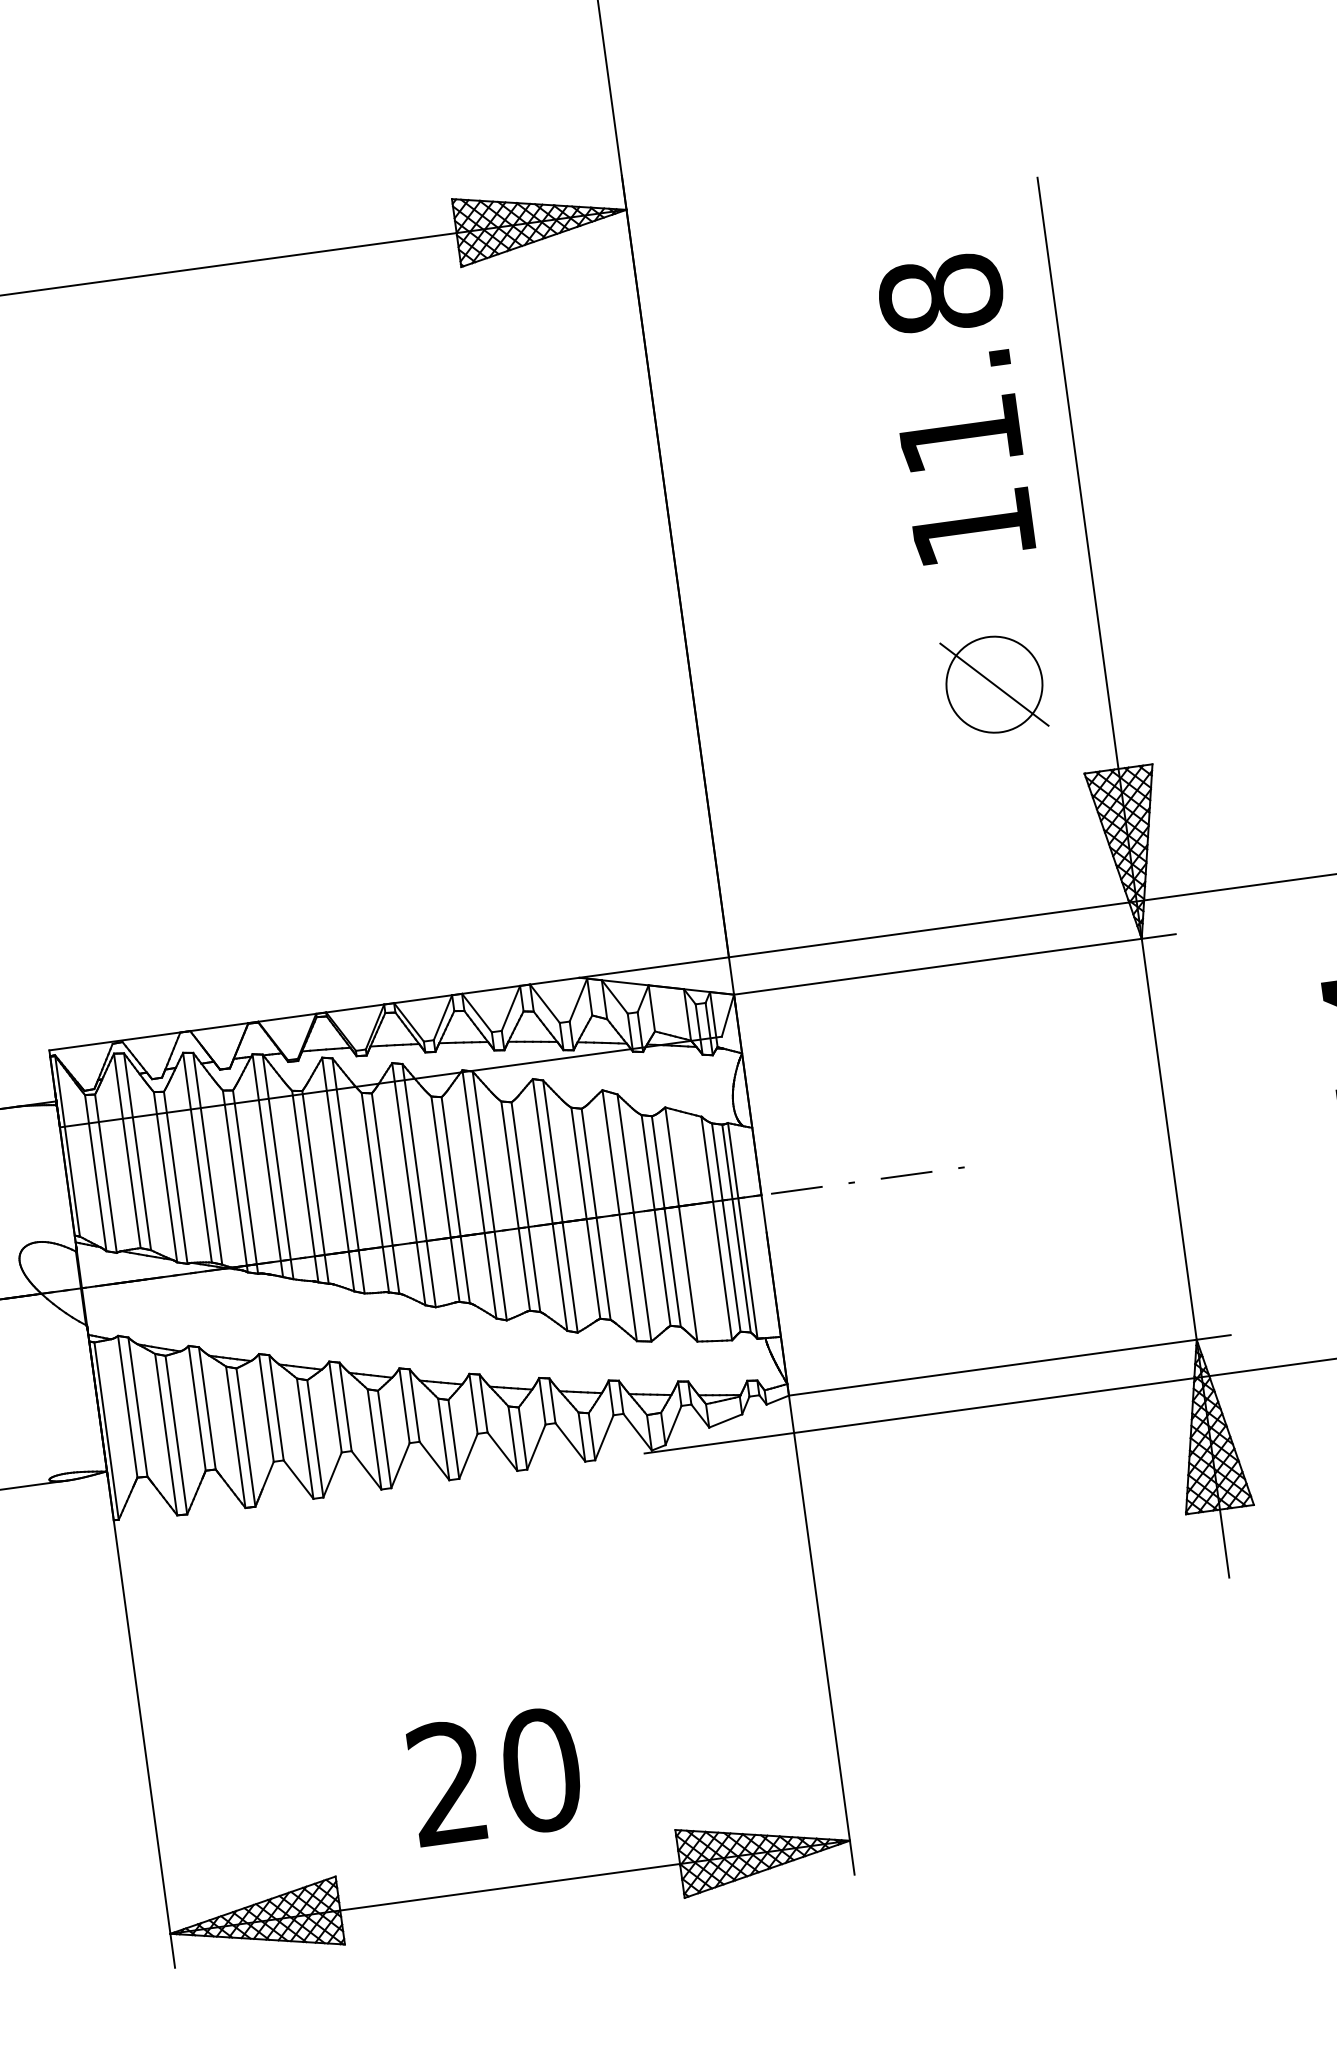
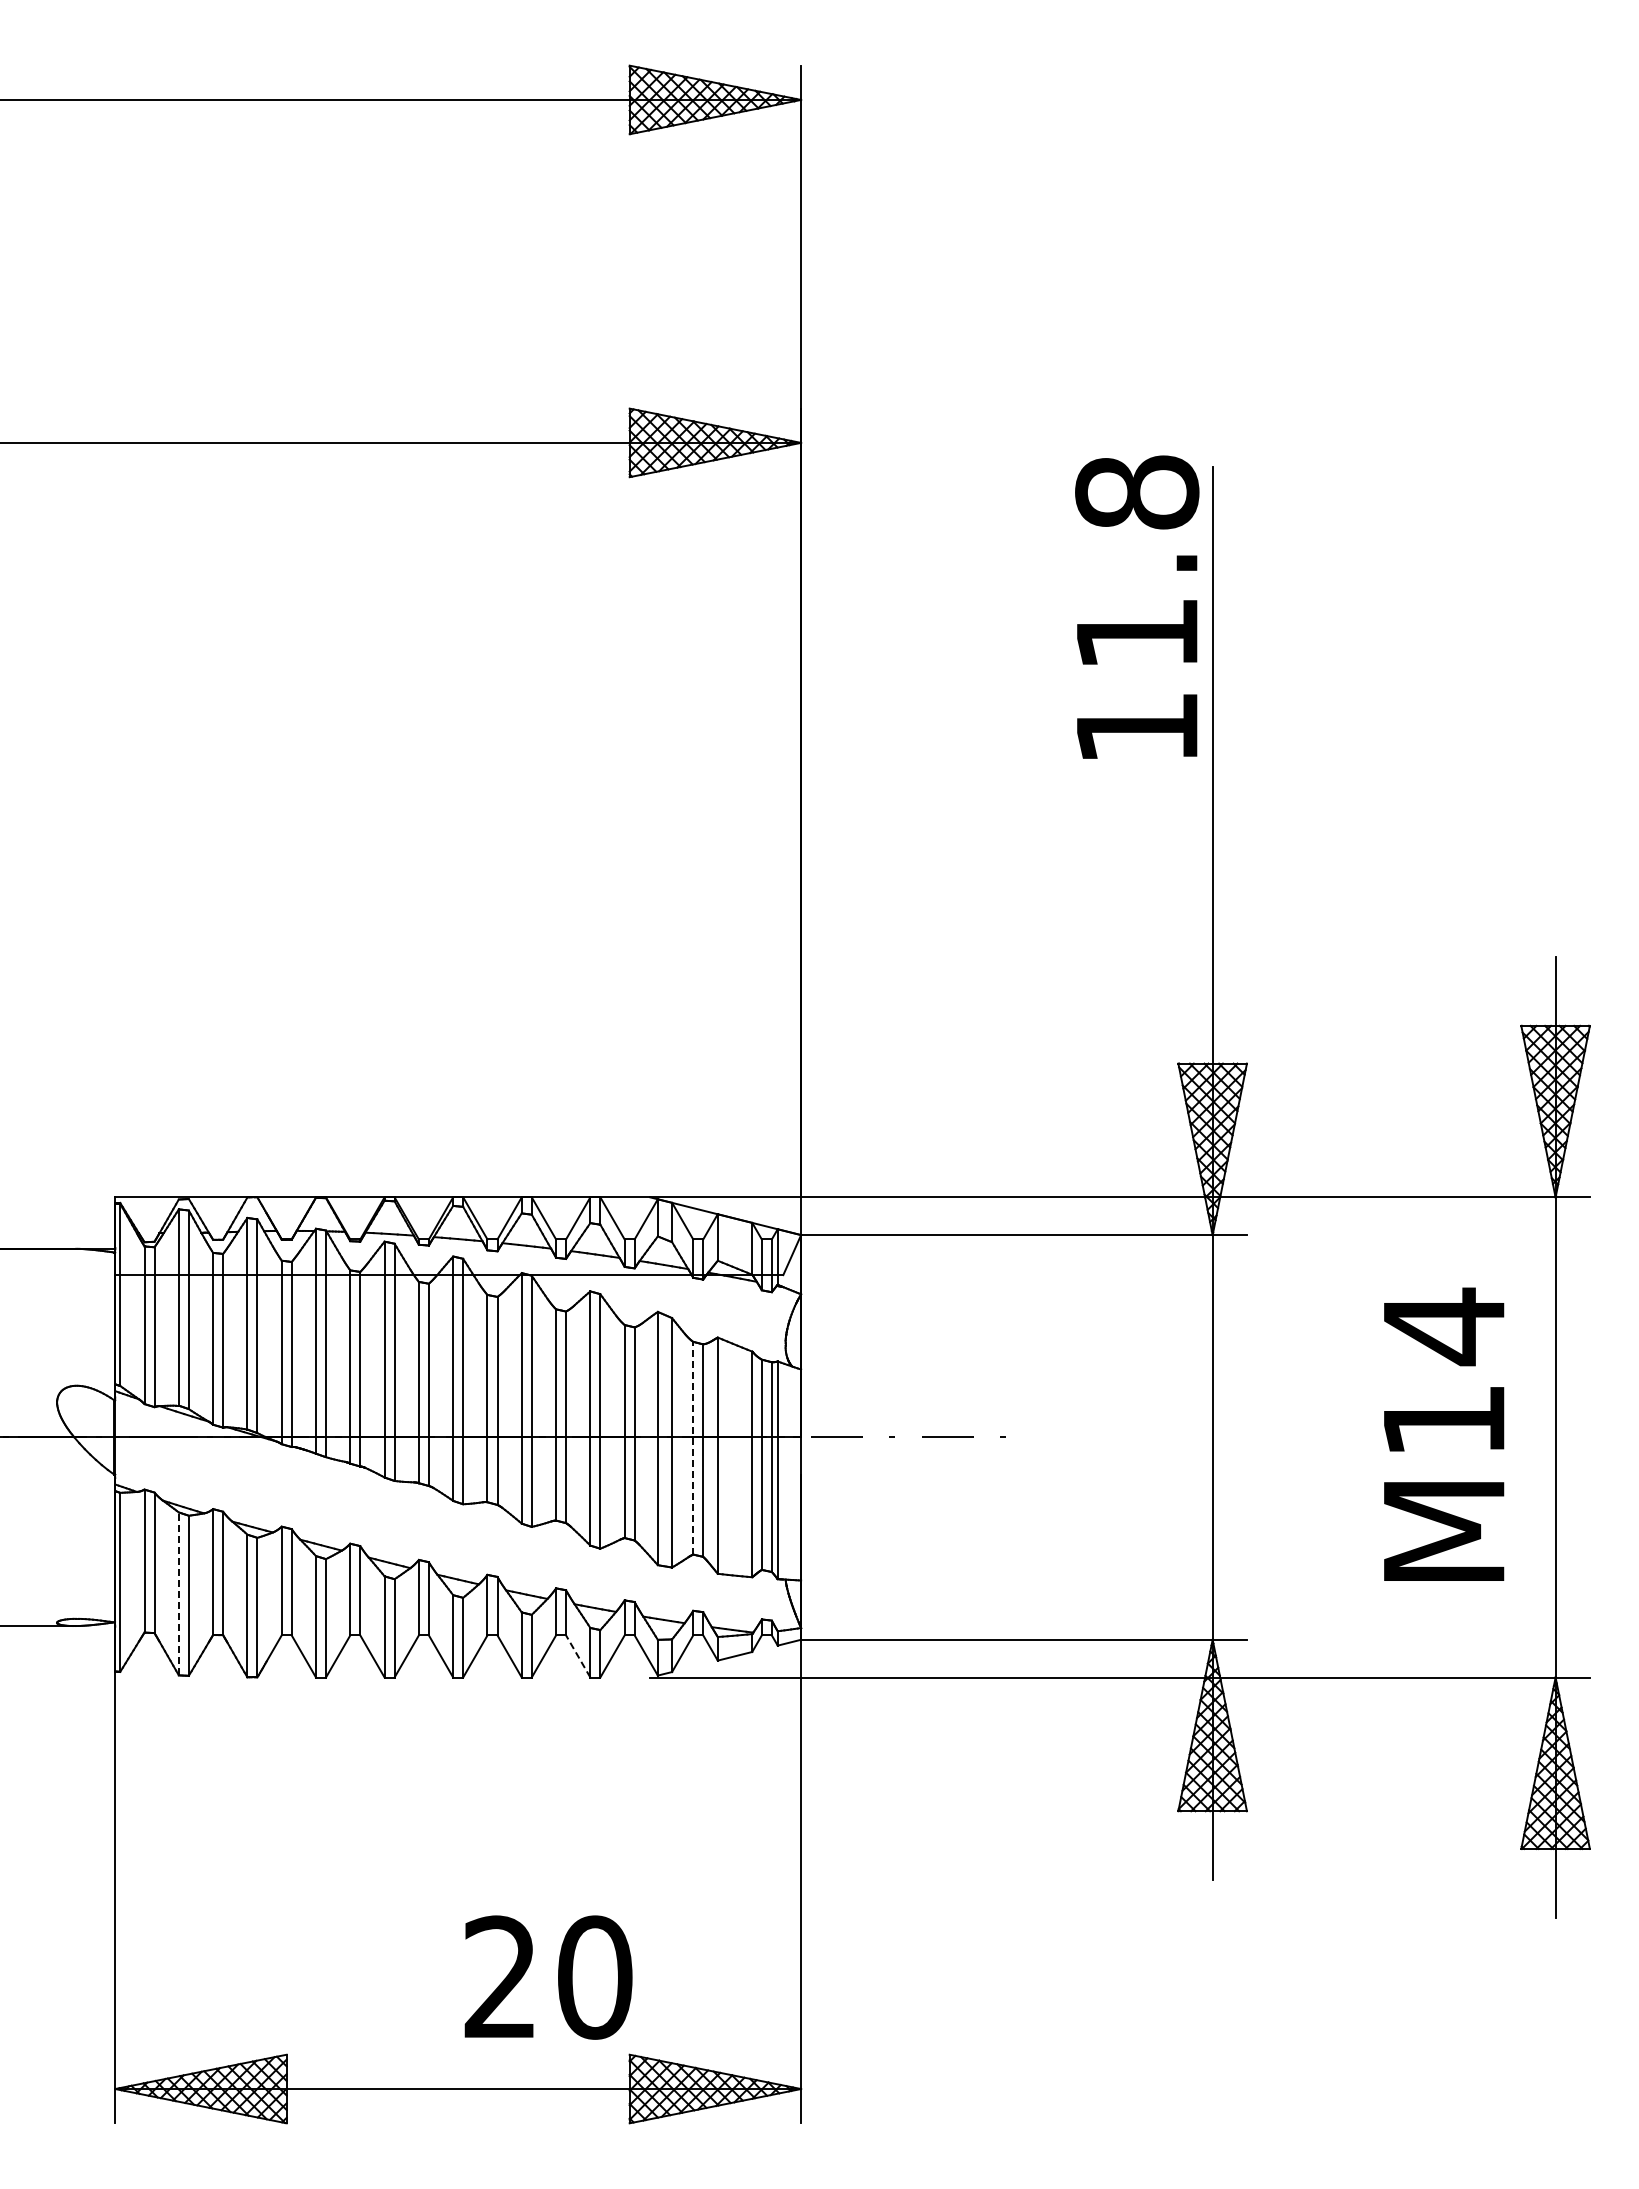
text: (956, 407) -> (1137, 606), moved
part: (994, 684) -> (1101, 963), removed
line: (656, 1219) -> (693, 1447), solid -> dashed
line: (165, 1434) -> (178, 1593), solid -> dashed
line: (569, 1442) -> (577, 1656), solid -> dashed
text: (495, 1776) -> (548, 1977), moved

